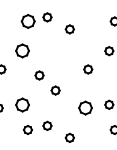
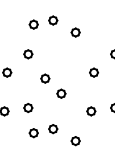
part: (27, 21) -> (33, 24), size x0.62
part: (22, 51) -> (28, 54), size x0.62
part: (22, 104) -> (28, 107), size x0.62
part: (85, 108) -> (91, 111), size x0.62

